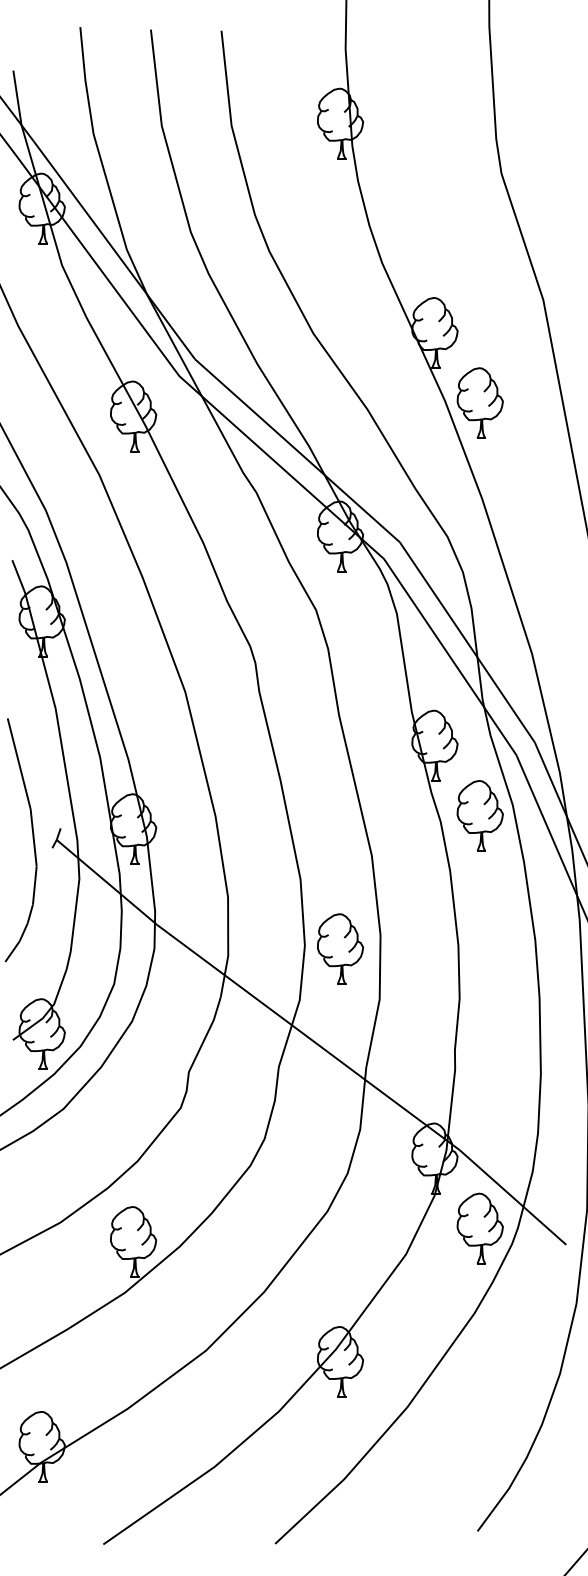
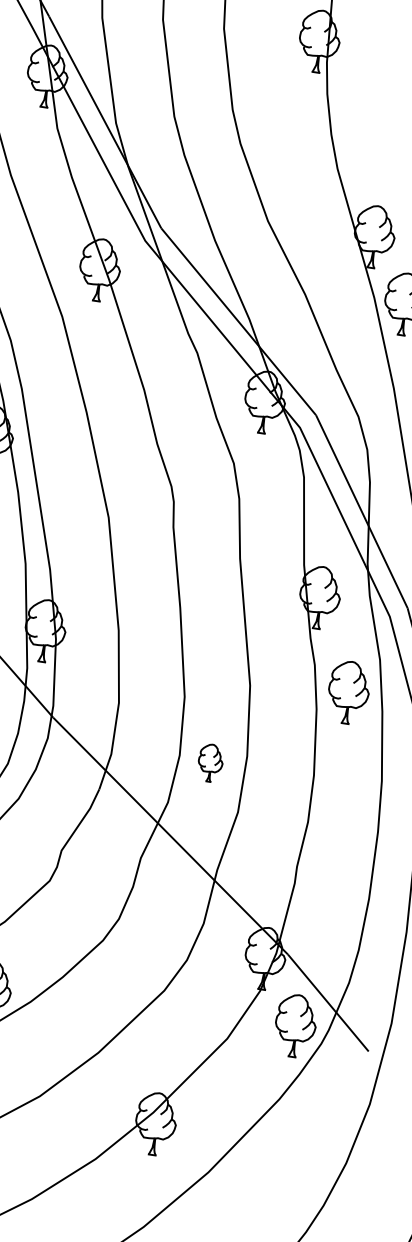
part: (479, 815) -> (348, 692), moved
part: (340, 948) -> (210, 762), size x0.6

